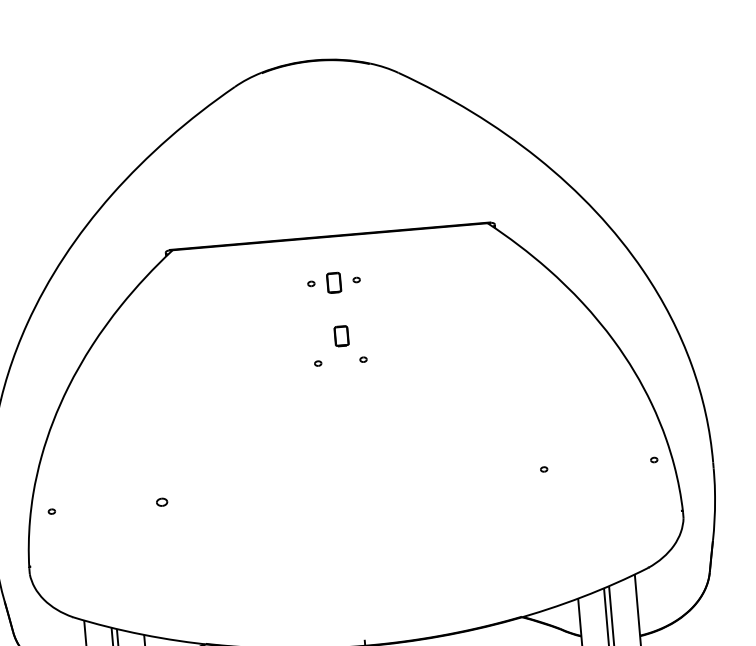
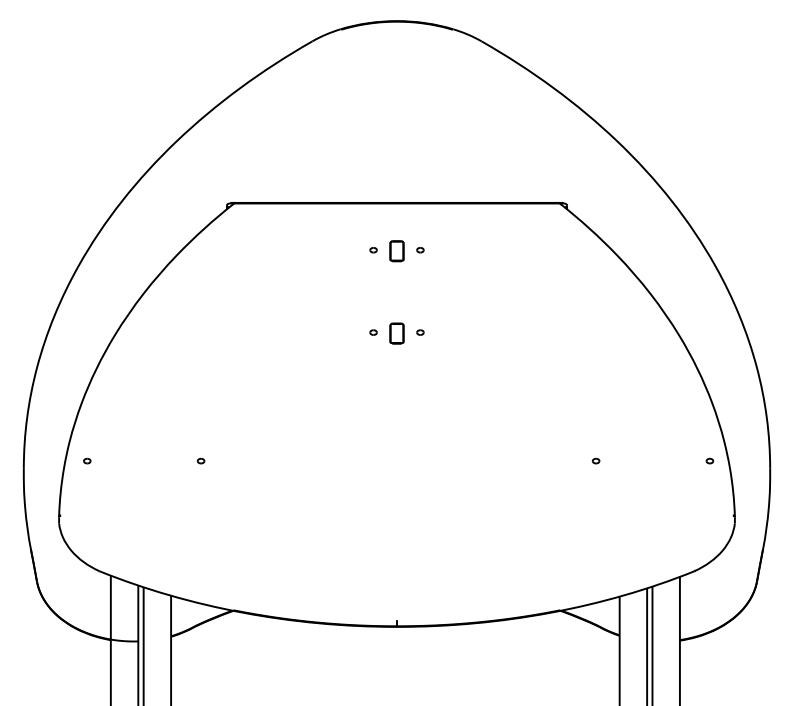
part: (341, 336) -> (396, 333), moved
part: (161, 501) -> (200, 460), size x0.62

